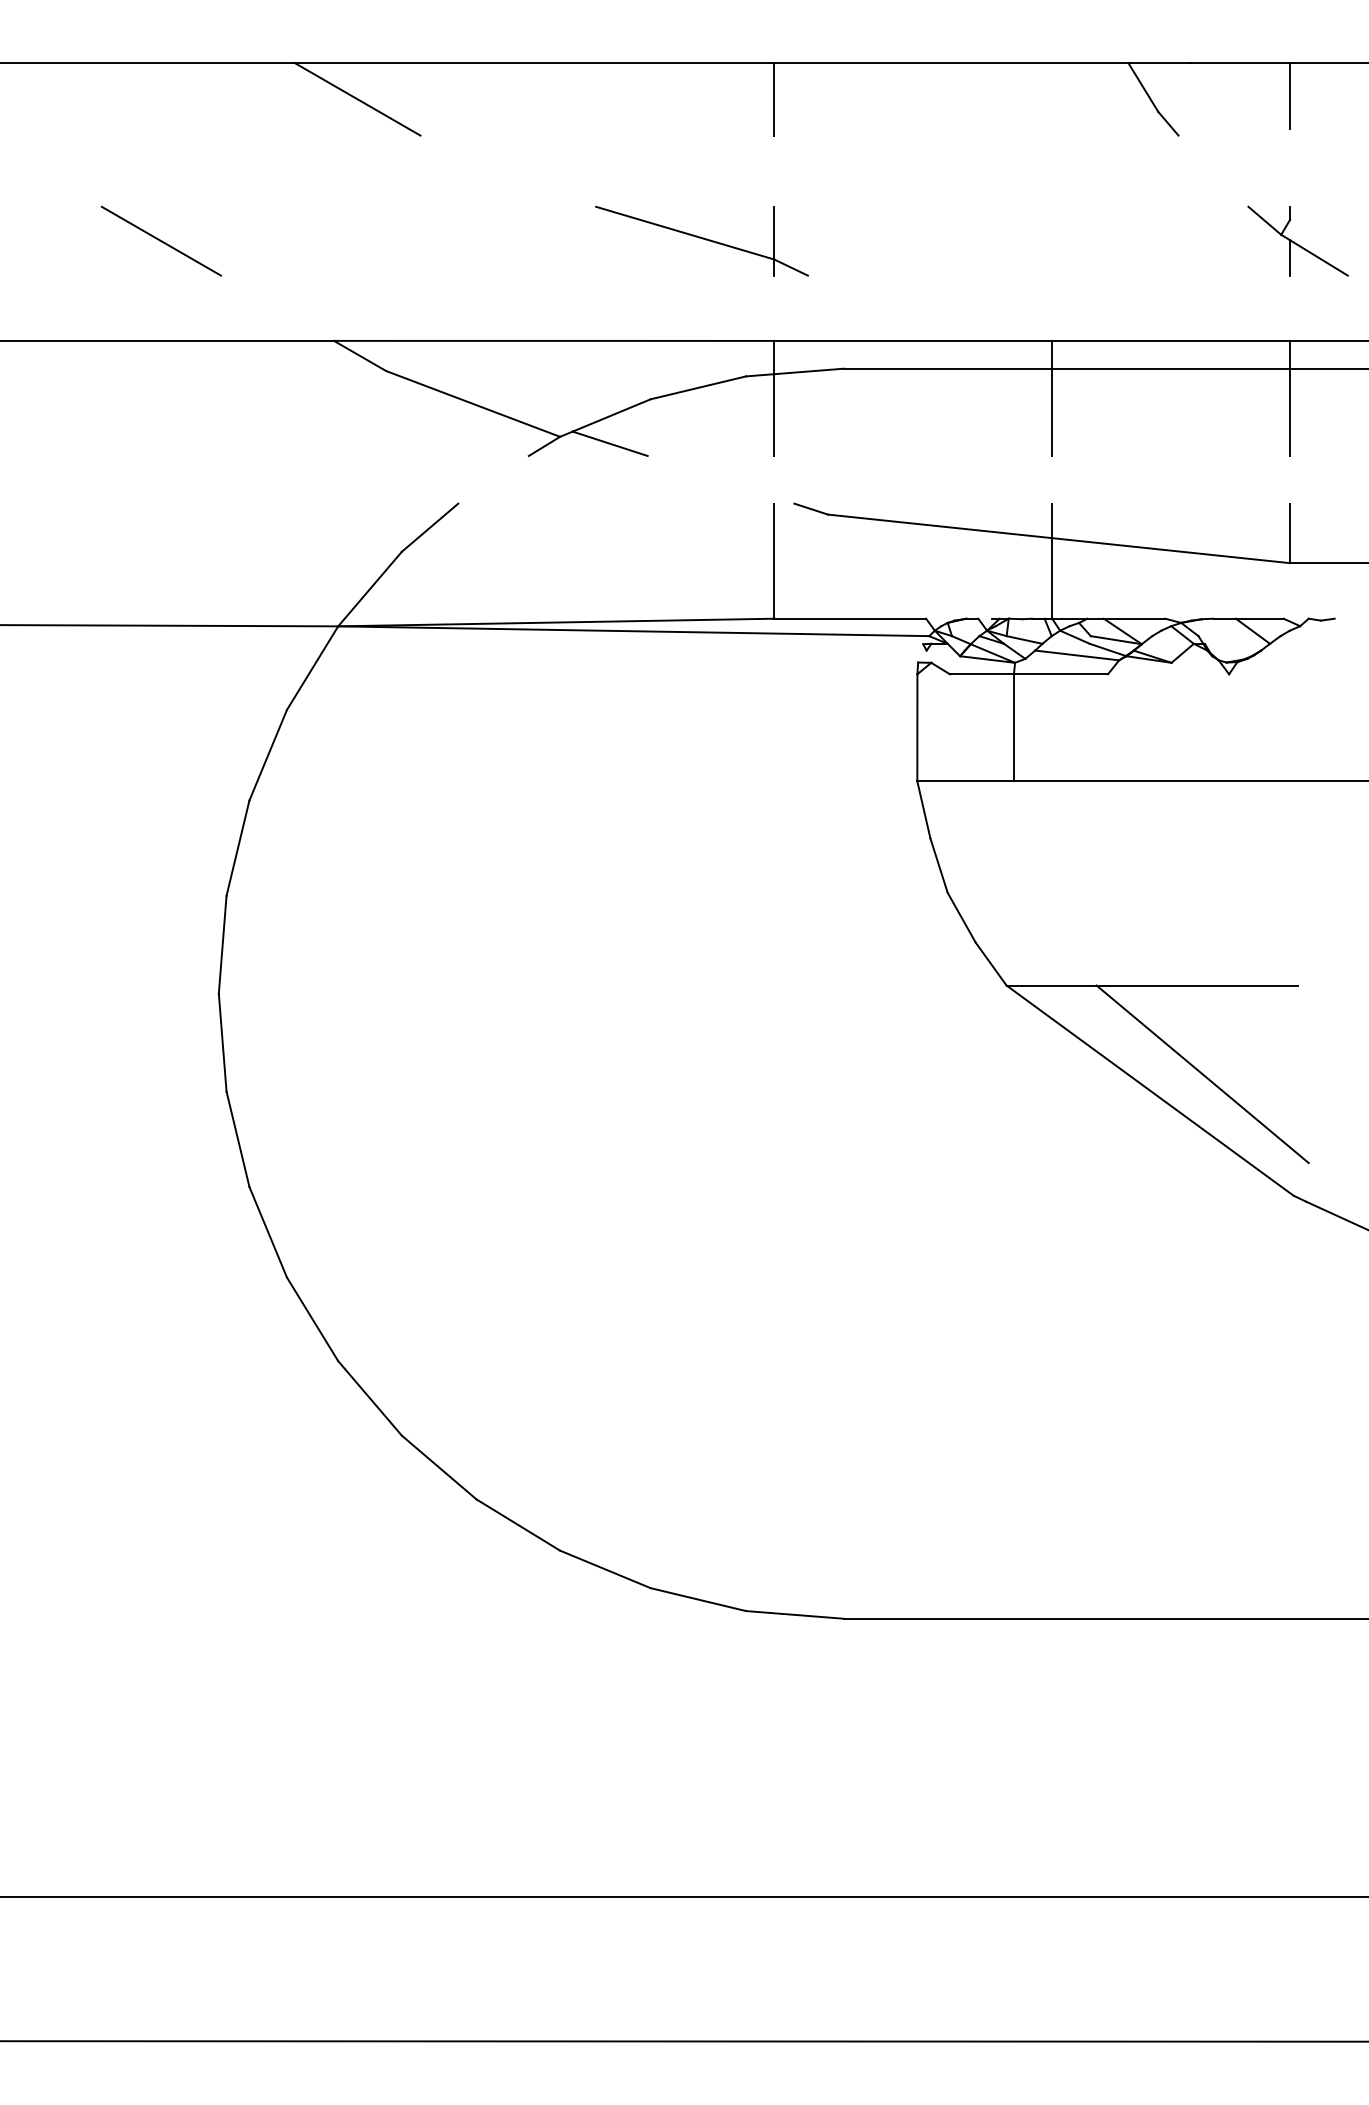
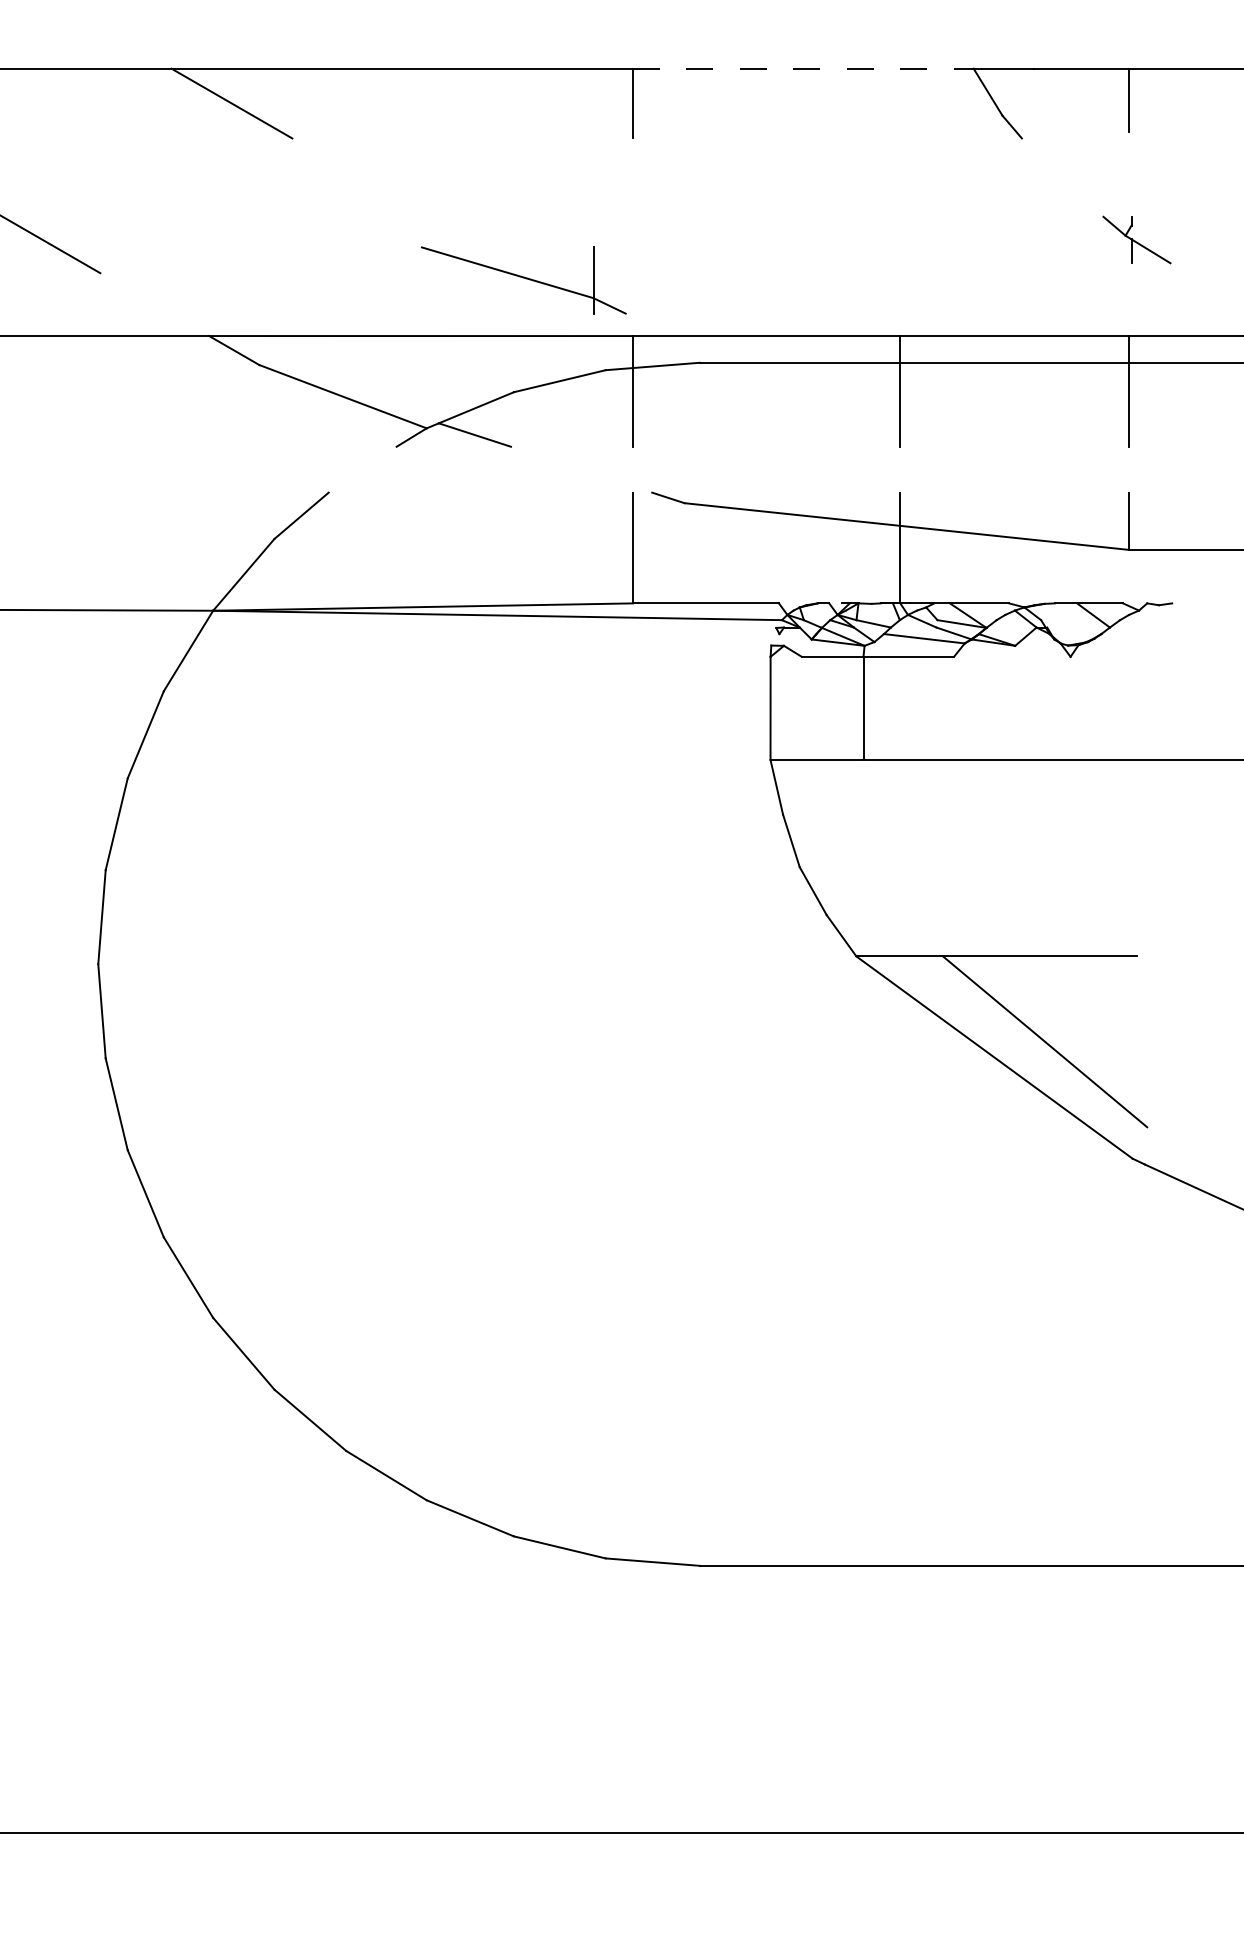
line: (951, 63) -> (803, 69), solid -> dashed
part: (701, 240) -> (523, 279), moved
part: (1297, 240) -> (1136, 239), size x0.7

